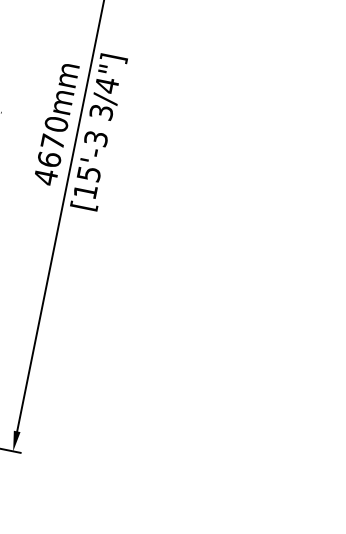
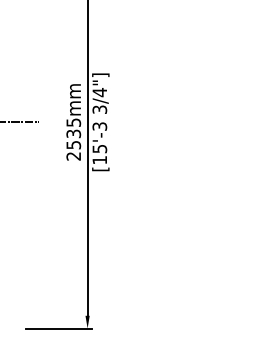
text: (50, 150) -> (73, 139), 4670mm -> 2535mm

